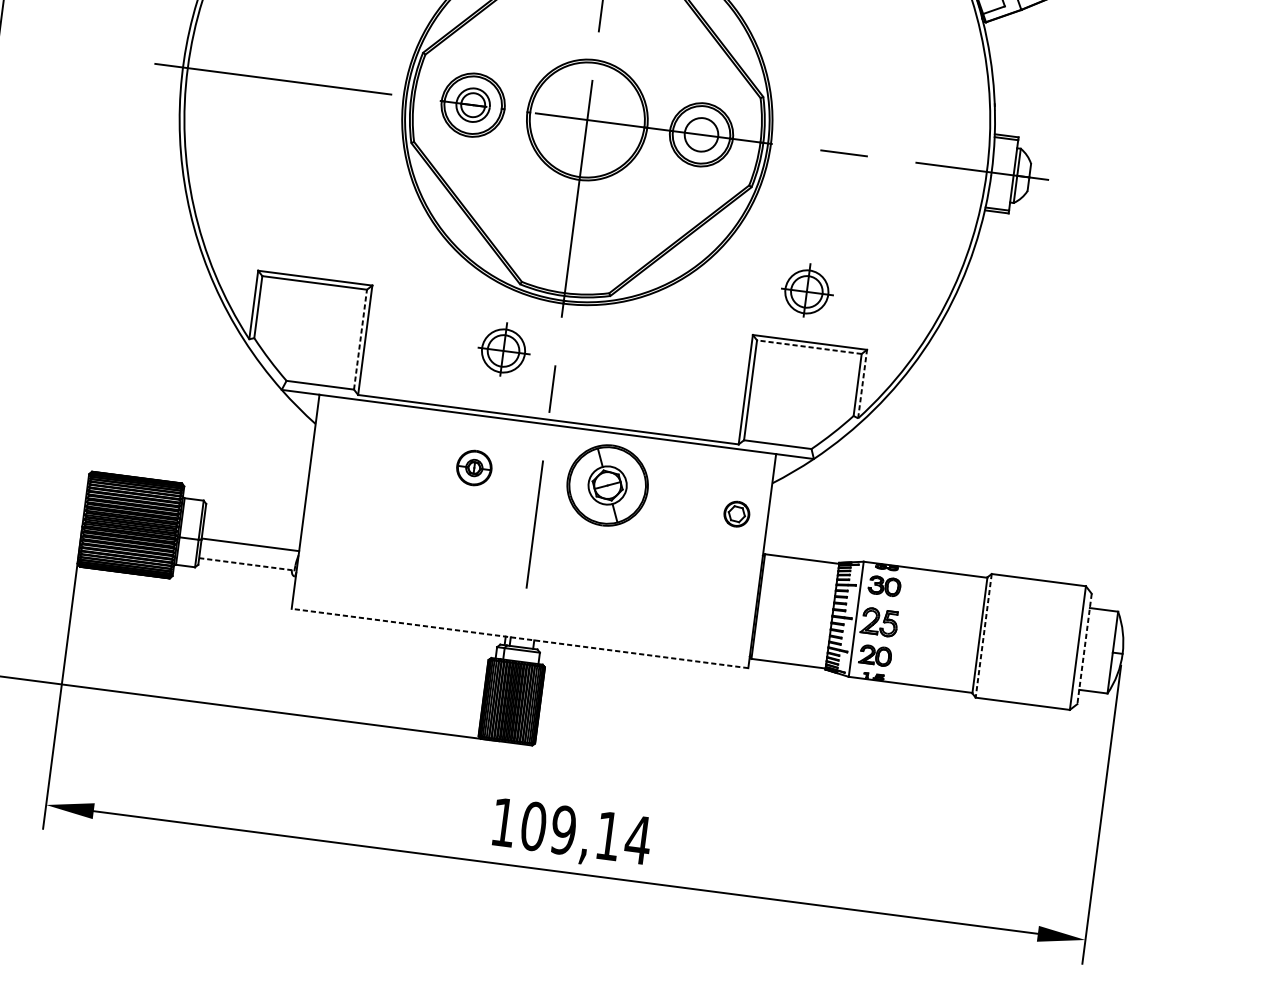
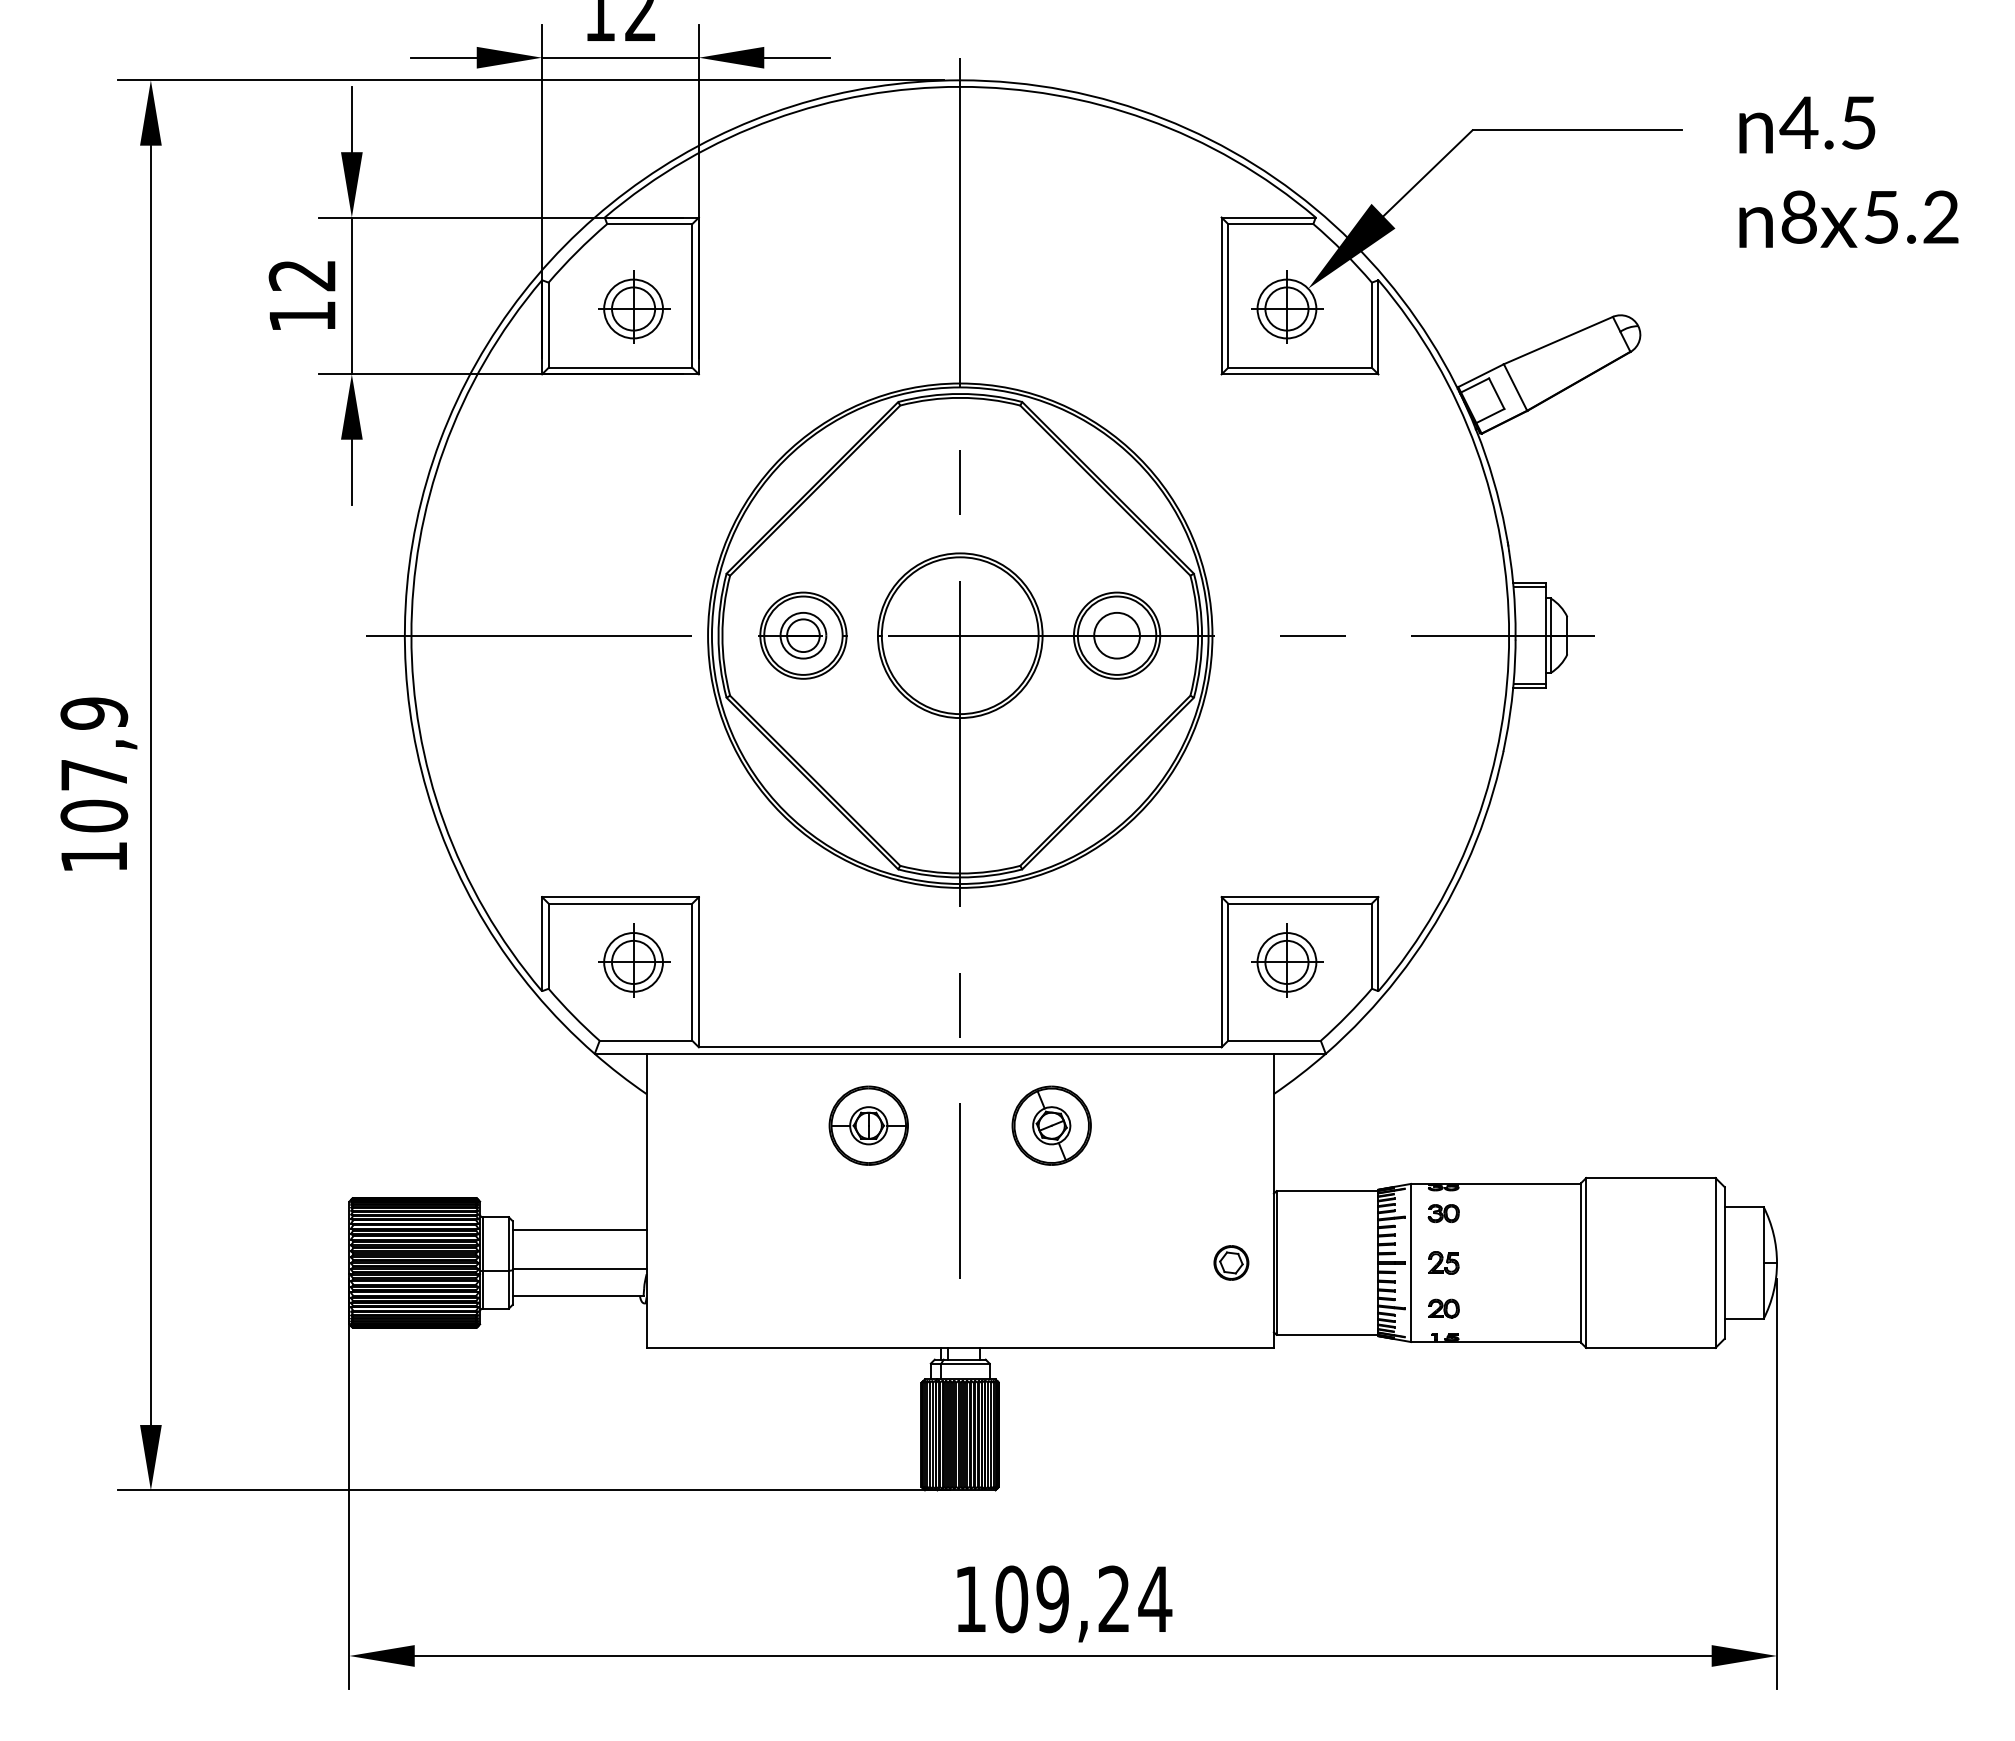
part: (807, 290) -> (1287, 960), moved
line: (360, 339) -> (692, 972), dashed -> solid
line: (809, 347) -> (1300, 903), dashed -> solid
part: (504, 349) -> (634, 960), moved
line: (862, 383) -> (1378, 943), dashed -> solid
part: (474, 467) -> (868, 1125), size x1.67
part: (607, 485) -> (1051, 1125), size x0.71
part: (736, 513) -> (1231, 1262), moved
line: (253, 517) -> (579, 1230), added
line: (247, 564) -> (578, 1295), dashed -> solid
part: (884, 586) -> (1443, 1213), size x0.71
part: (879, 622) -> (1443, 1262), size x0.62
line: (983, 635) -> (1586, 1262), dashed -> solid
line: (520, 638) -> (960, 1347), dashed -> solid
line: (1084, 648) -> (1724, 1262), dashed -> solid
part: (875, 655) -> (1443, 1308), size x0.71
text: (607, 835) -> (1113, 1598), 109,14 -> 109,24

